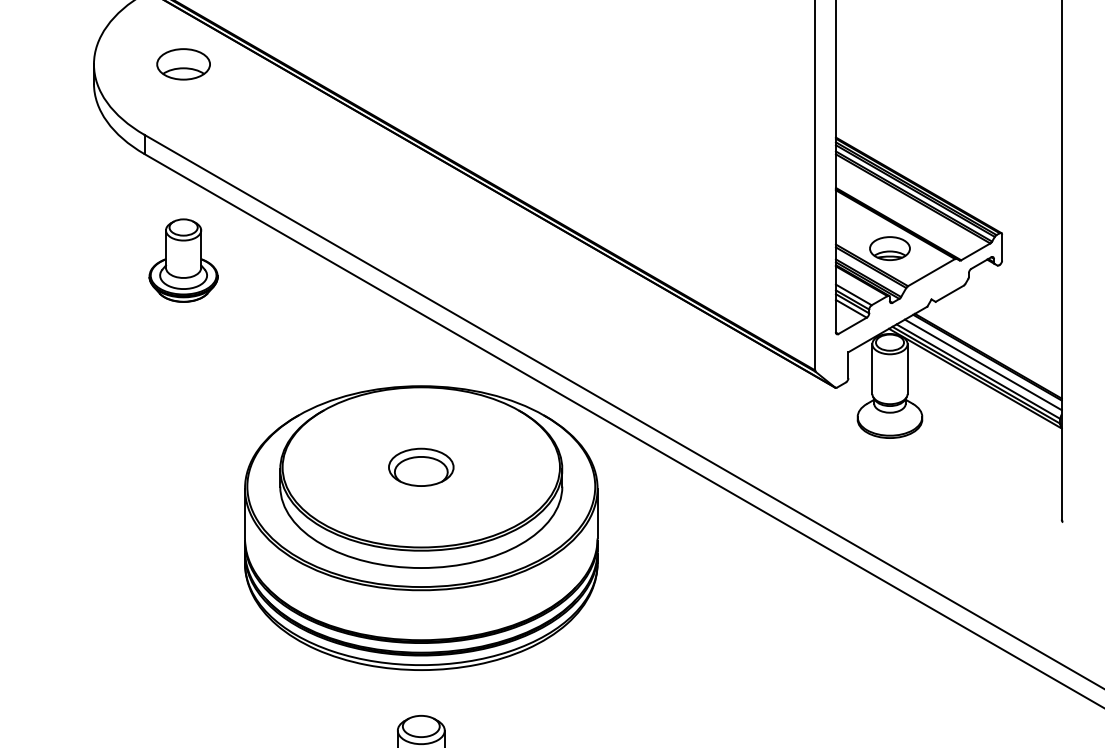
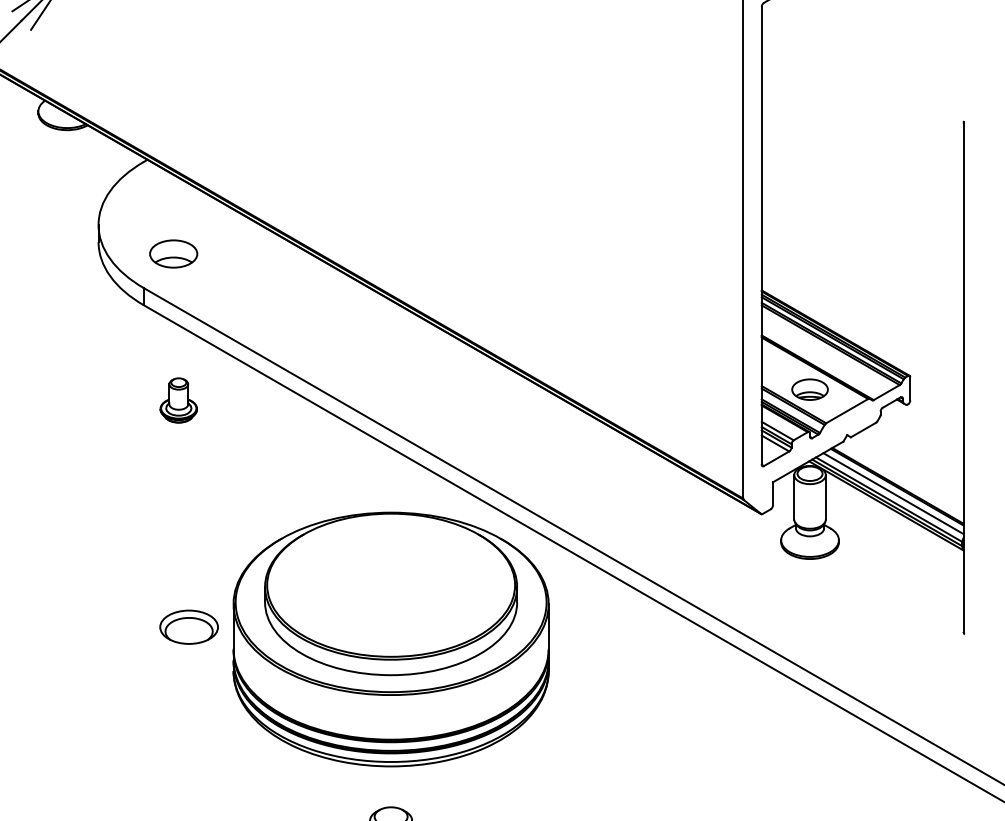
part: (183, 63) -> (173, 253), moved
part: (183, 260) -> (178, 400), size x0.6
part: (420, 466) -> (188, 626), moved

